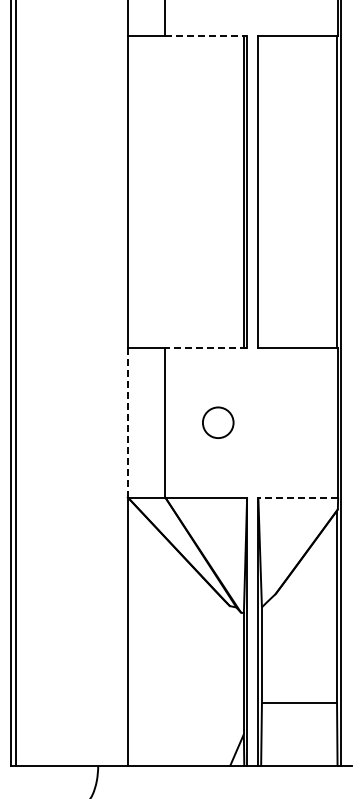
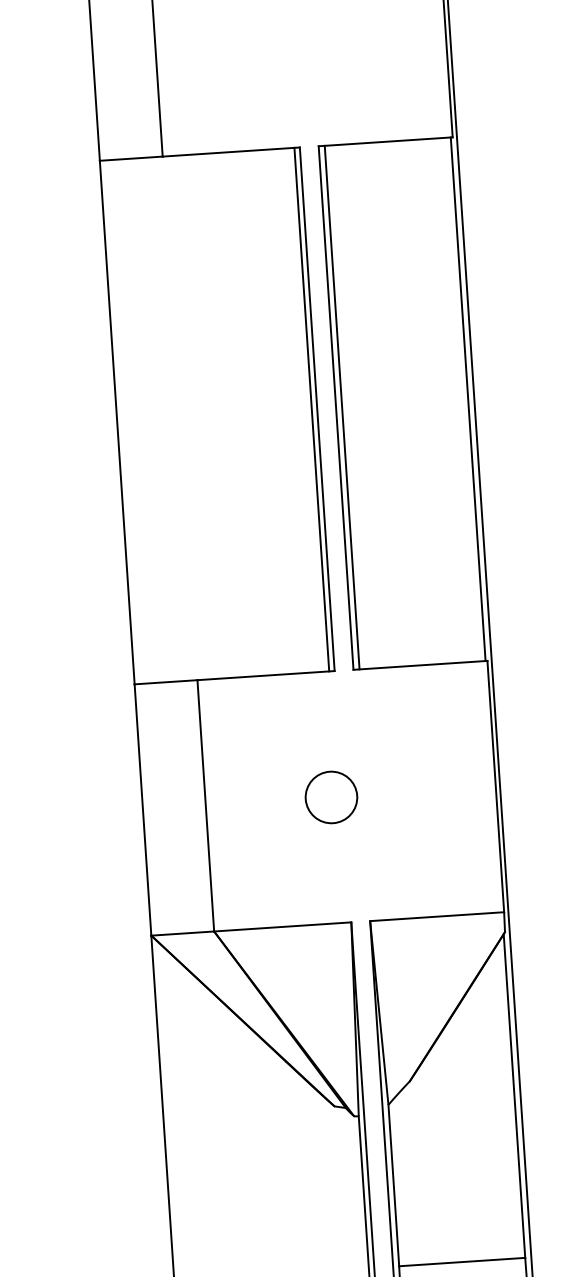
line: (206, 36) -> (231, 152), dashed -> solid
line: (261, 191) -> (341, 406), added
line: (206, 347) -> (266, 674), dashed -> solid
line: (127, 422) -> (142, 809), dashed -> solid
circle: (218, 422) -> (331, 796), moved
line: (298, 497) -> (437, 916), dashed -> solid

